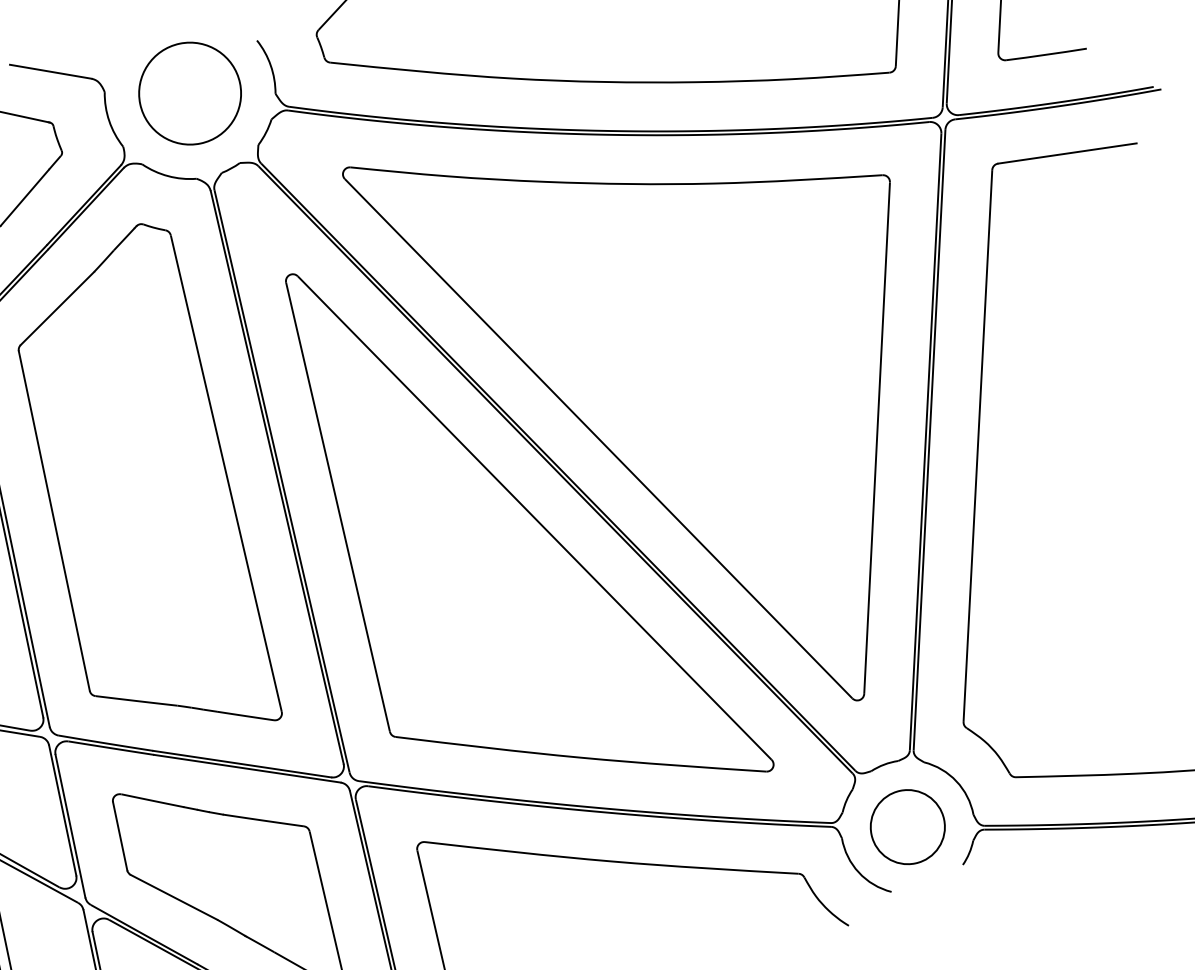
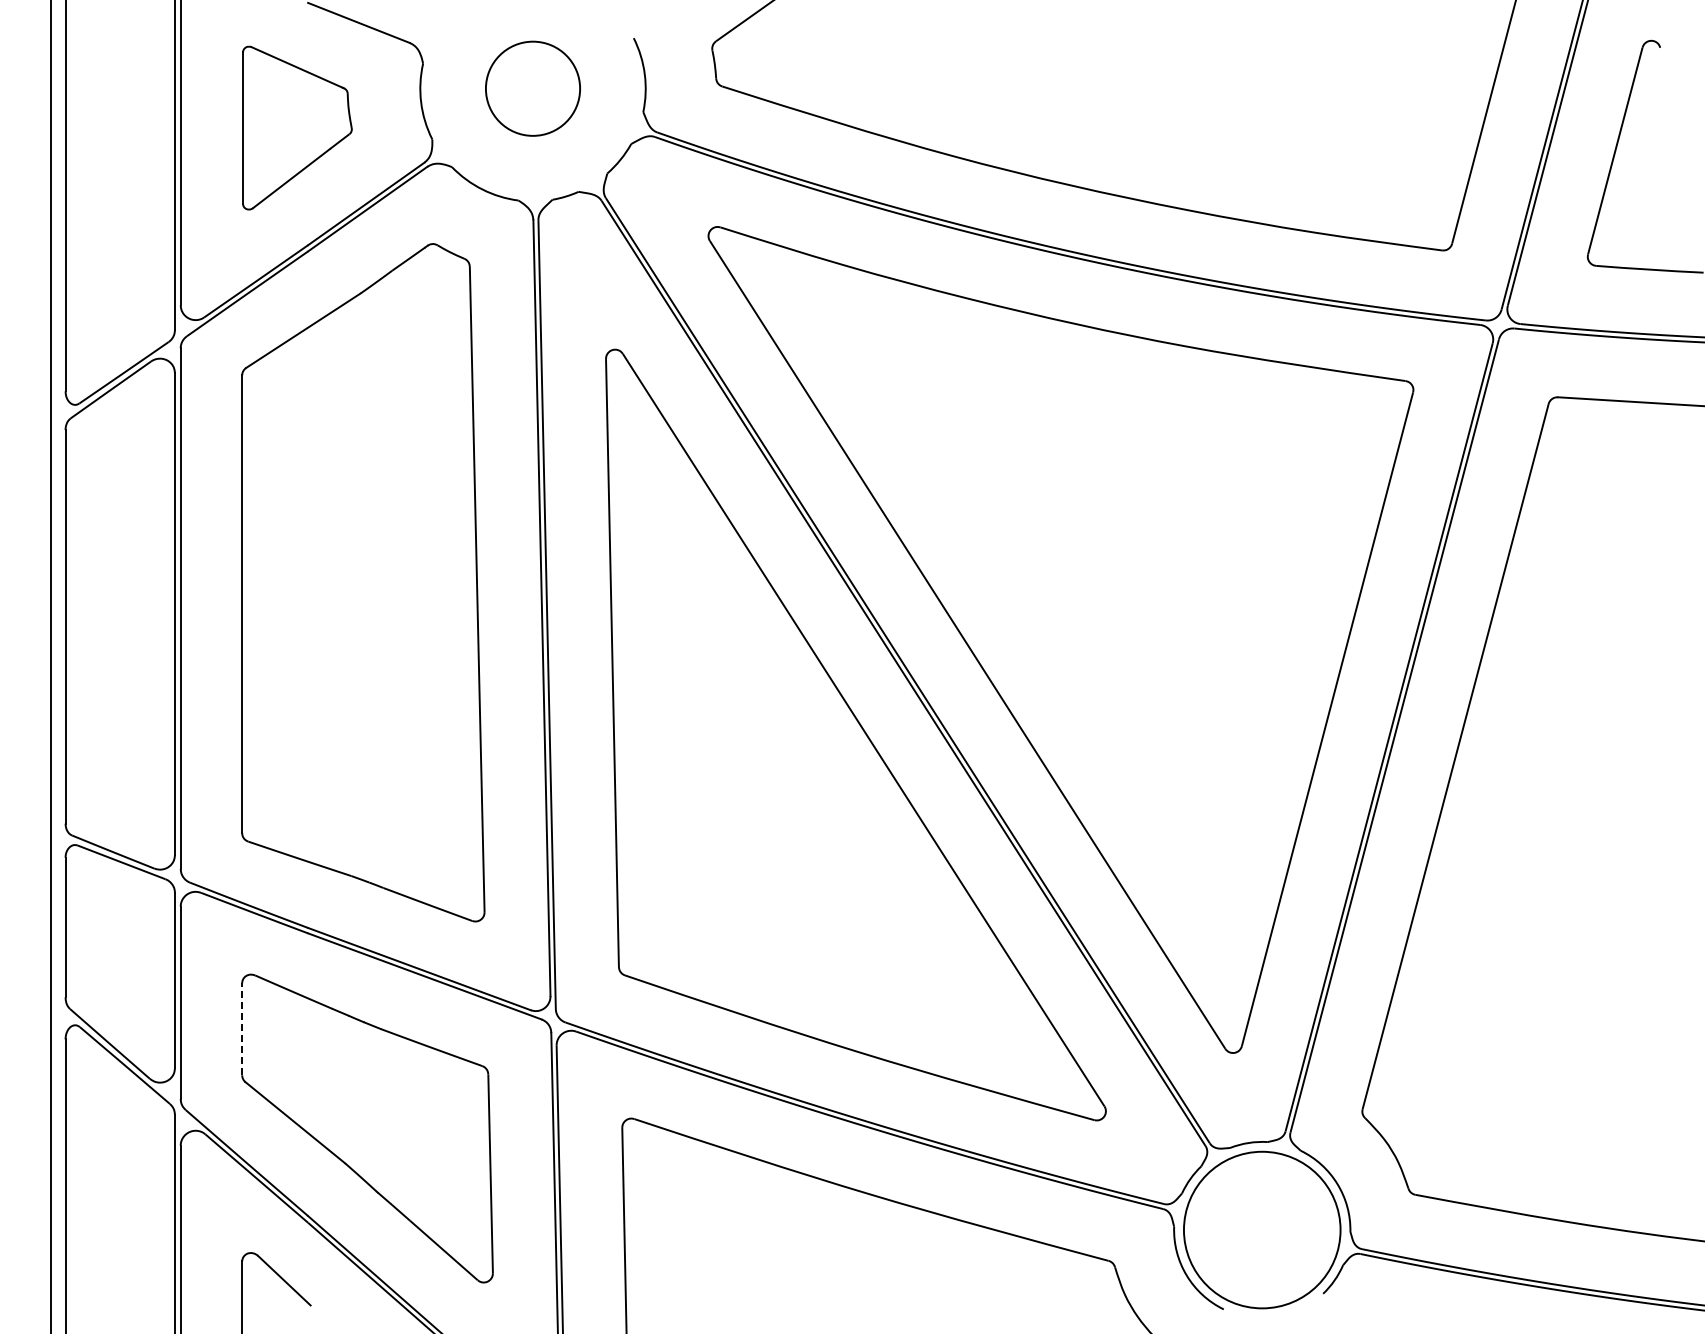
circle: (189, 93) -> (532, 88), size x0.7
circle: (908, 827) -> (1262, 1230), size x1.6
line: (120, 836) -> (242, 1029), solid -> dashed

